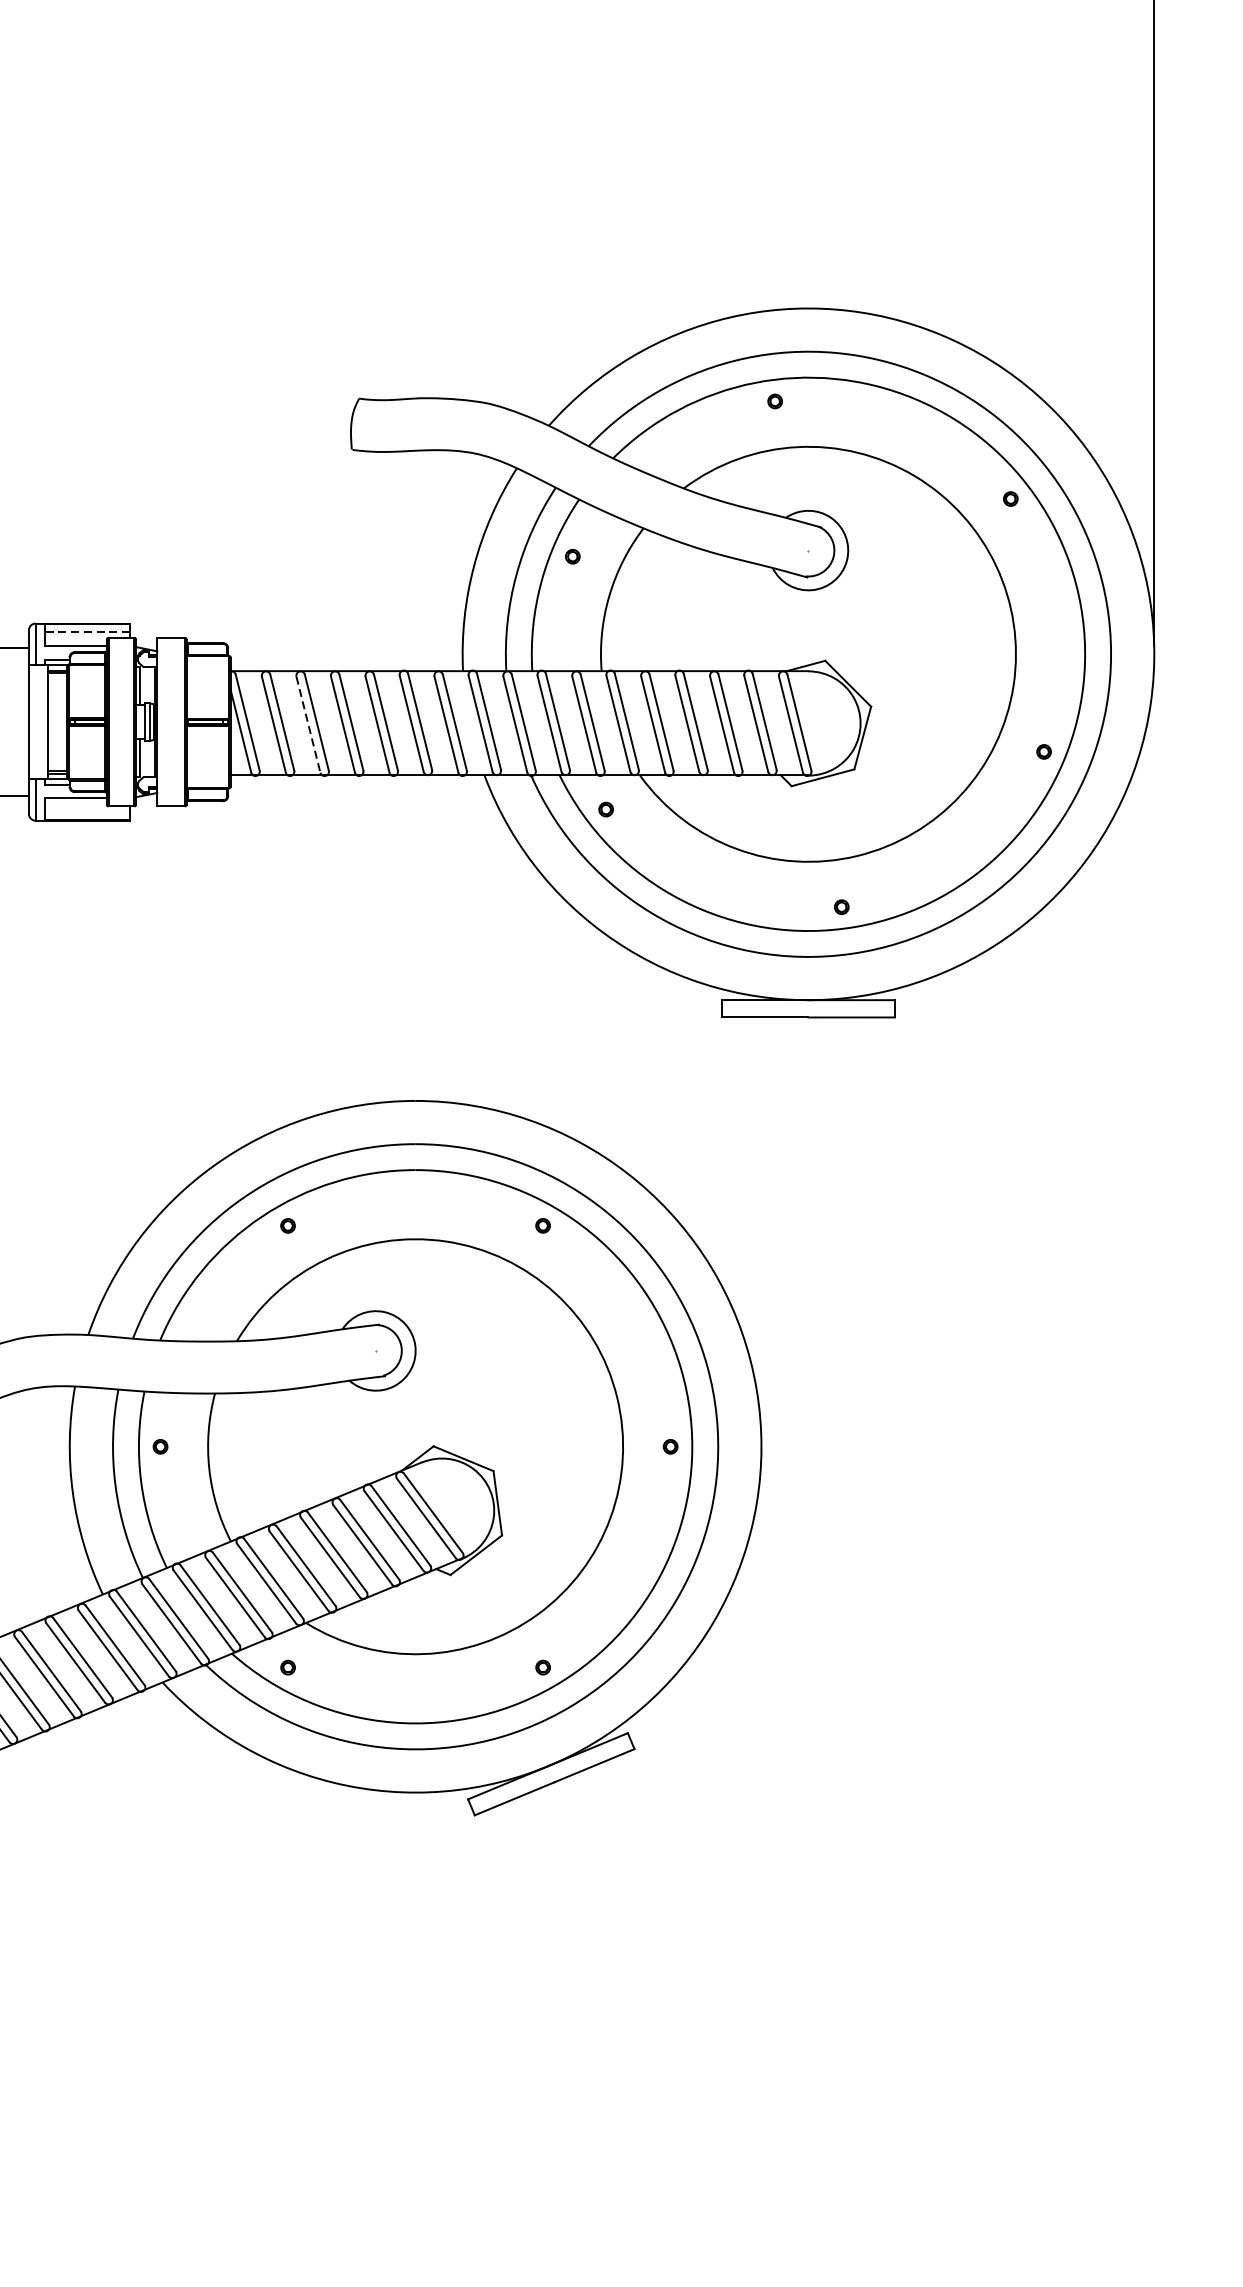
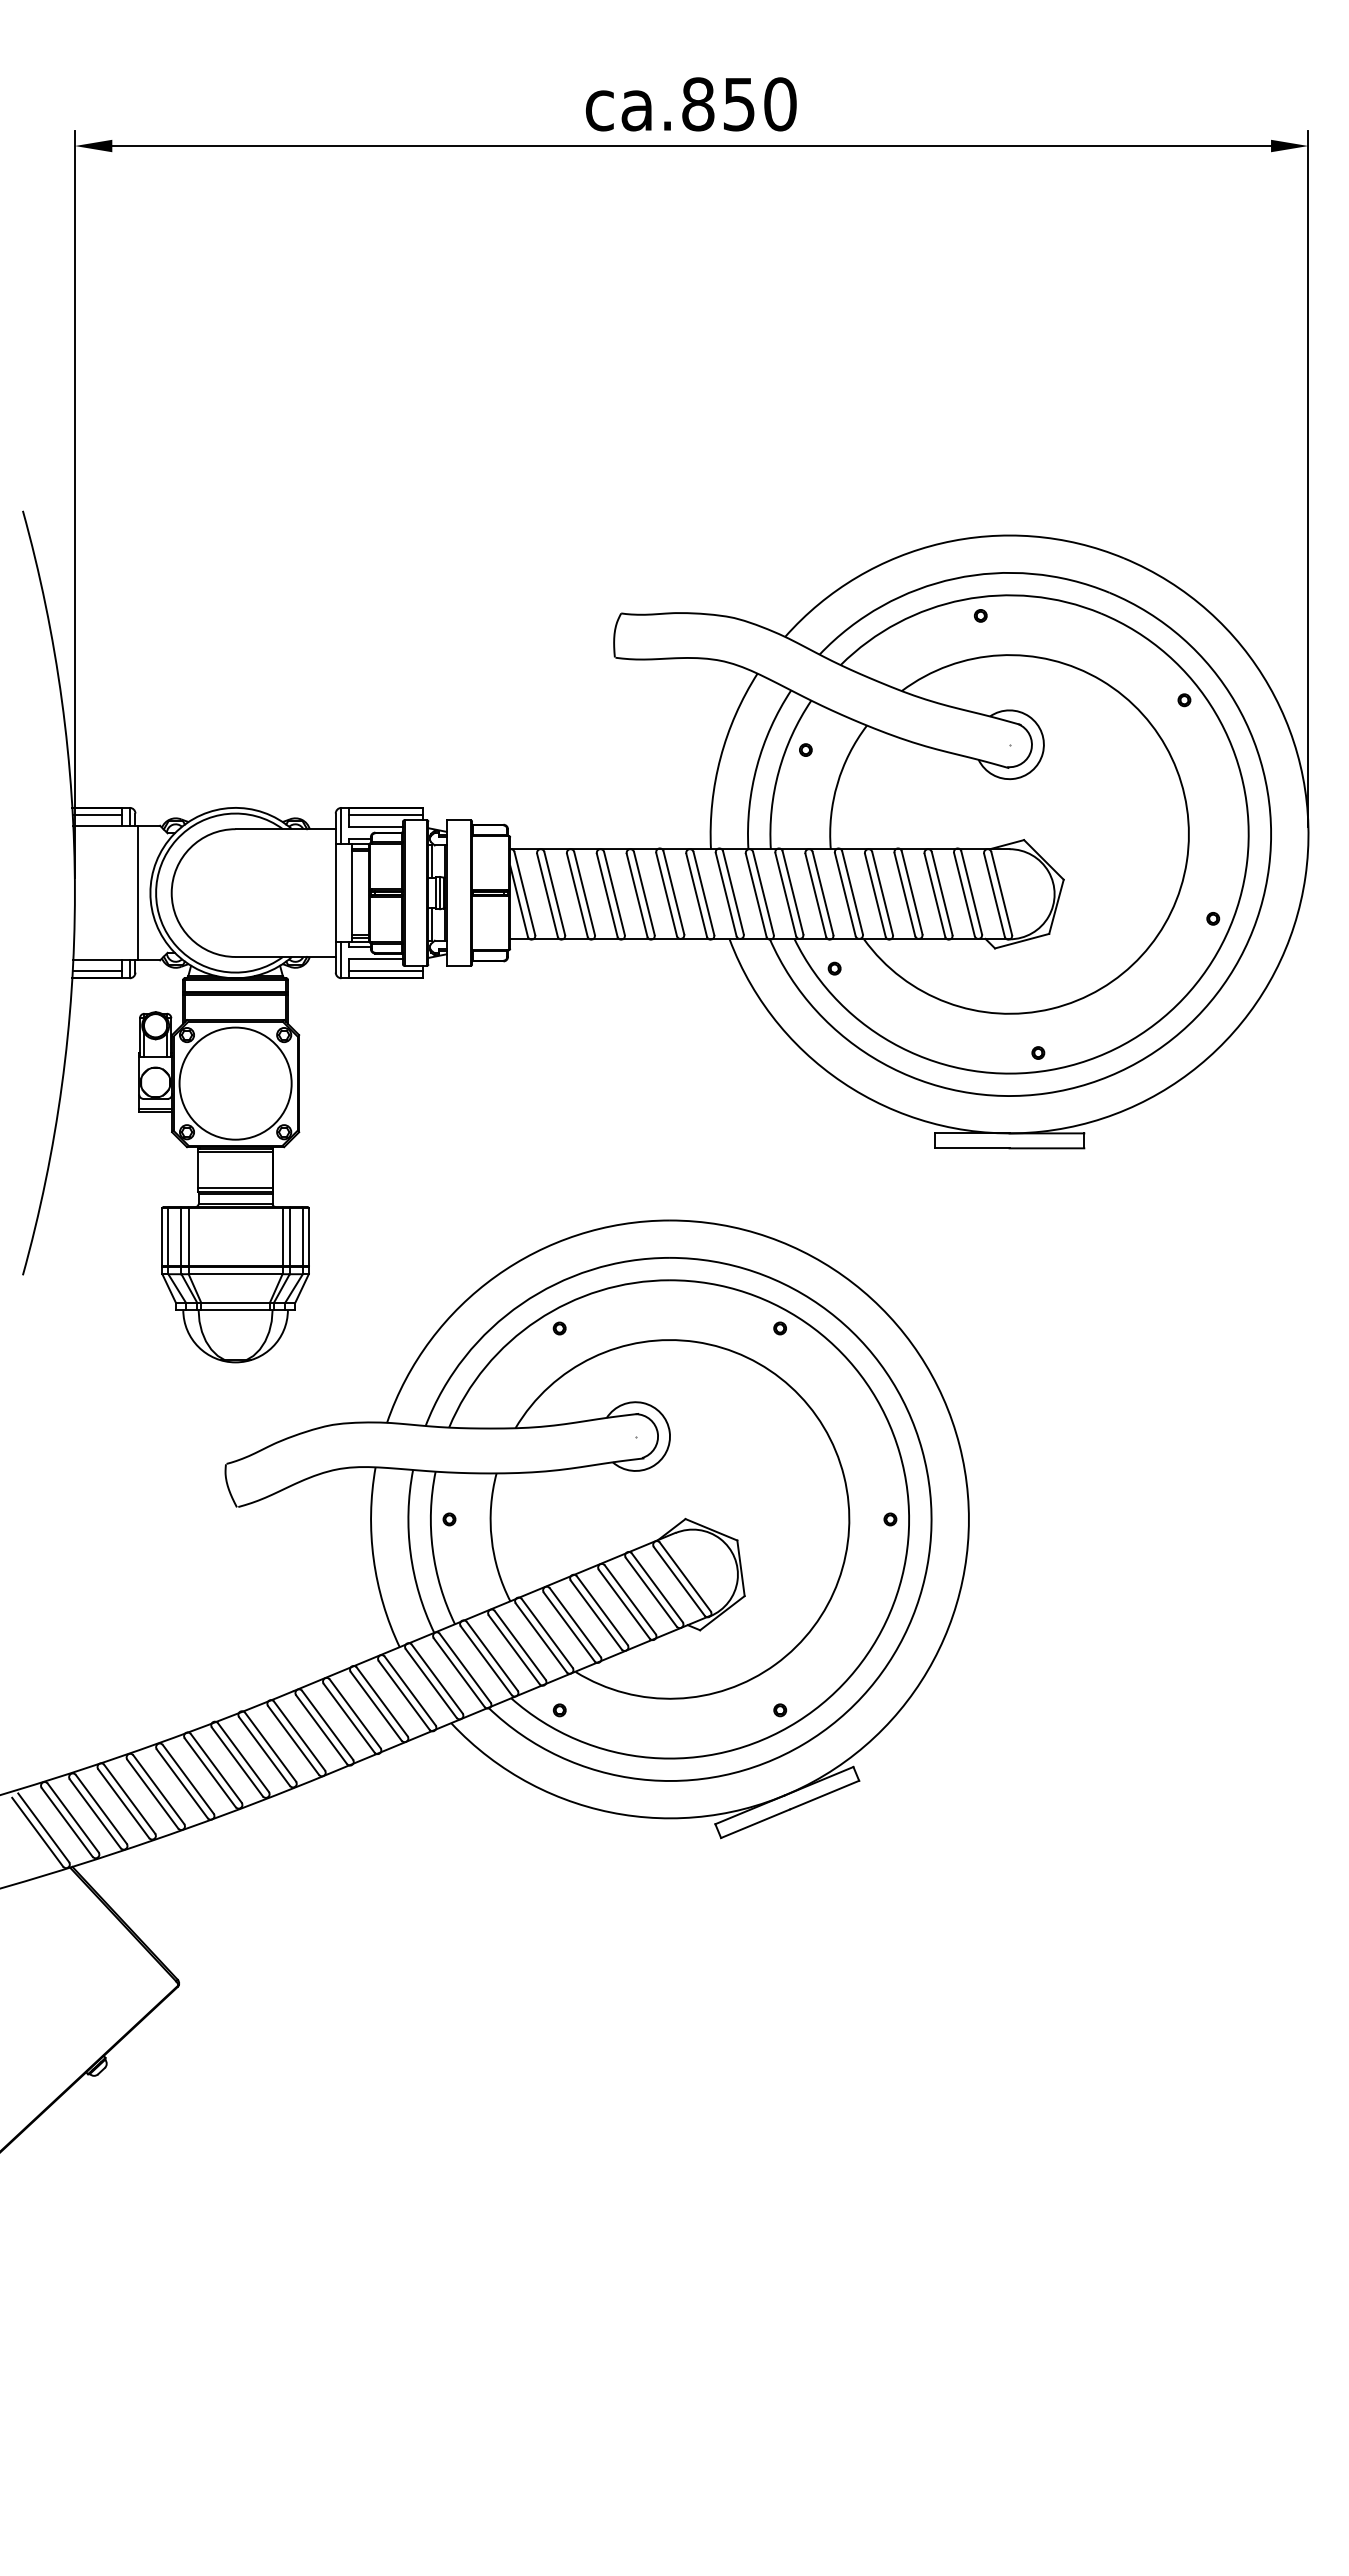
line: (87, 632) -> (386, 815), dashed -> solid
line: (308, 724) -> (577, 895), dashed -> solid
line: (87, 812) -> (386, 971), added

